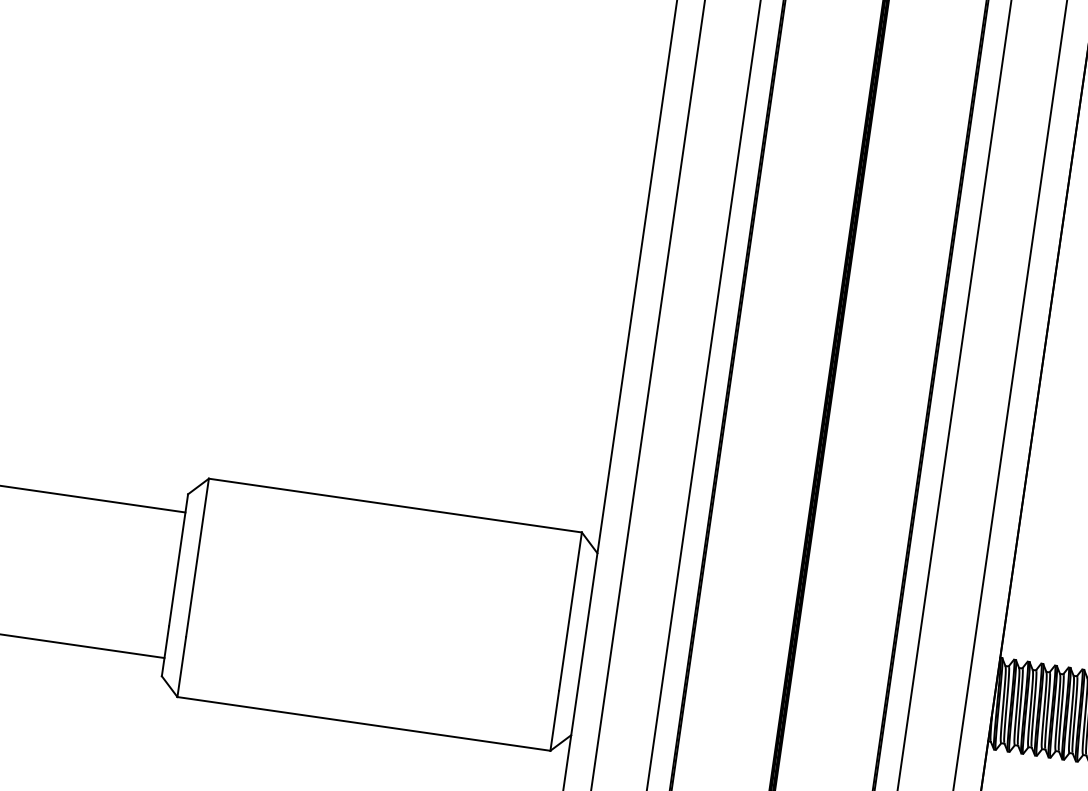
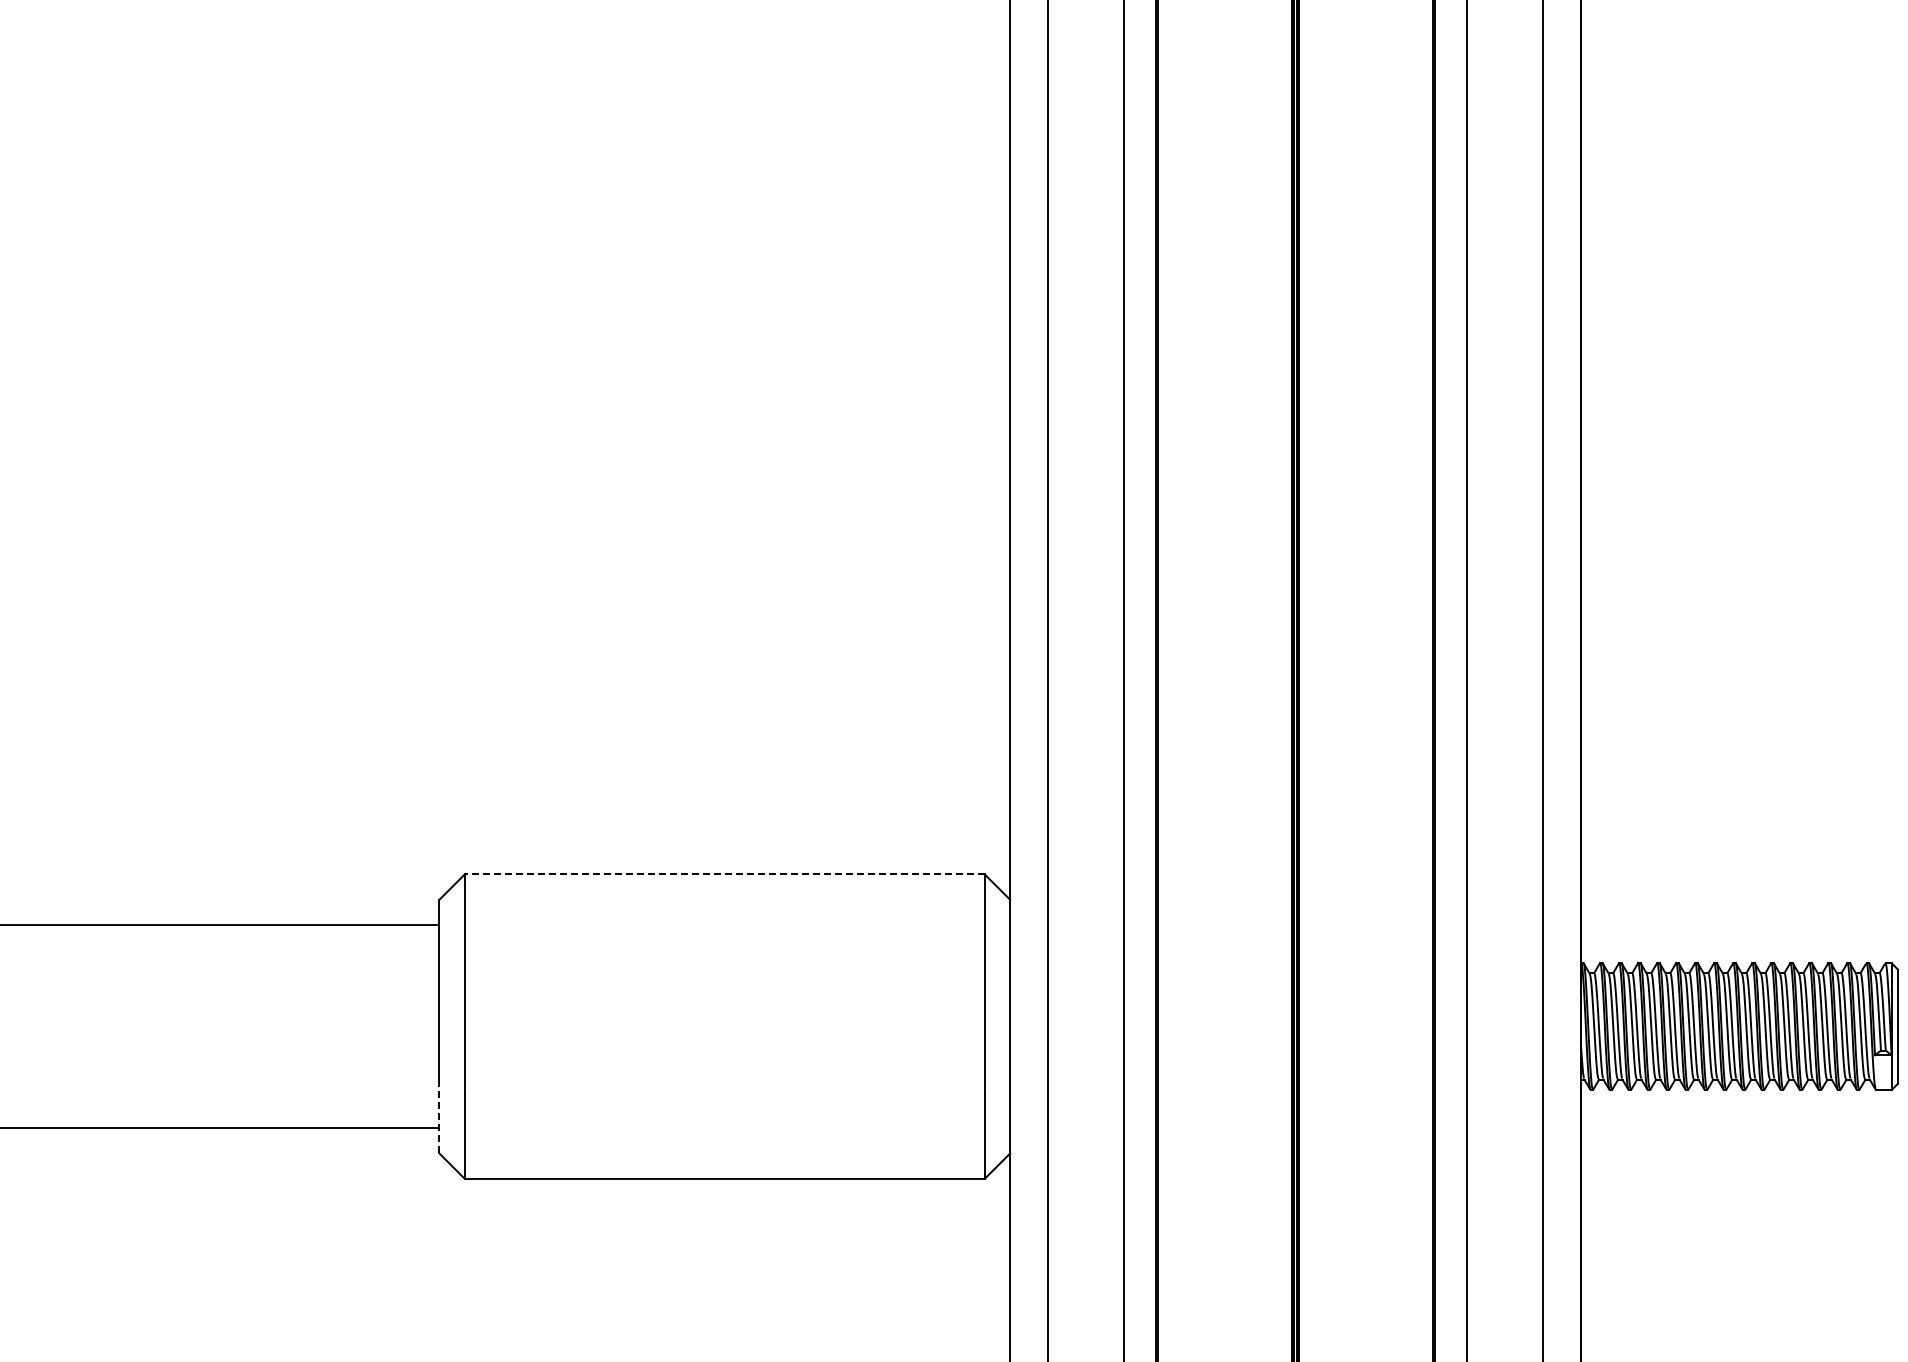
line: (395, 505) -> (724, 874), solid -> dashed
line: (165, 651) -> (439, 1118), solid -> dashed

